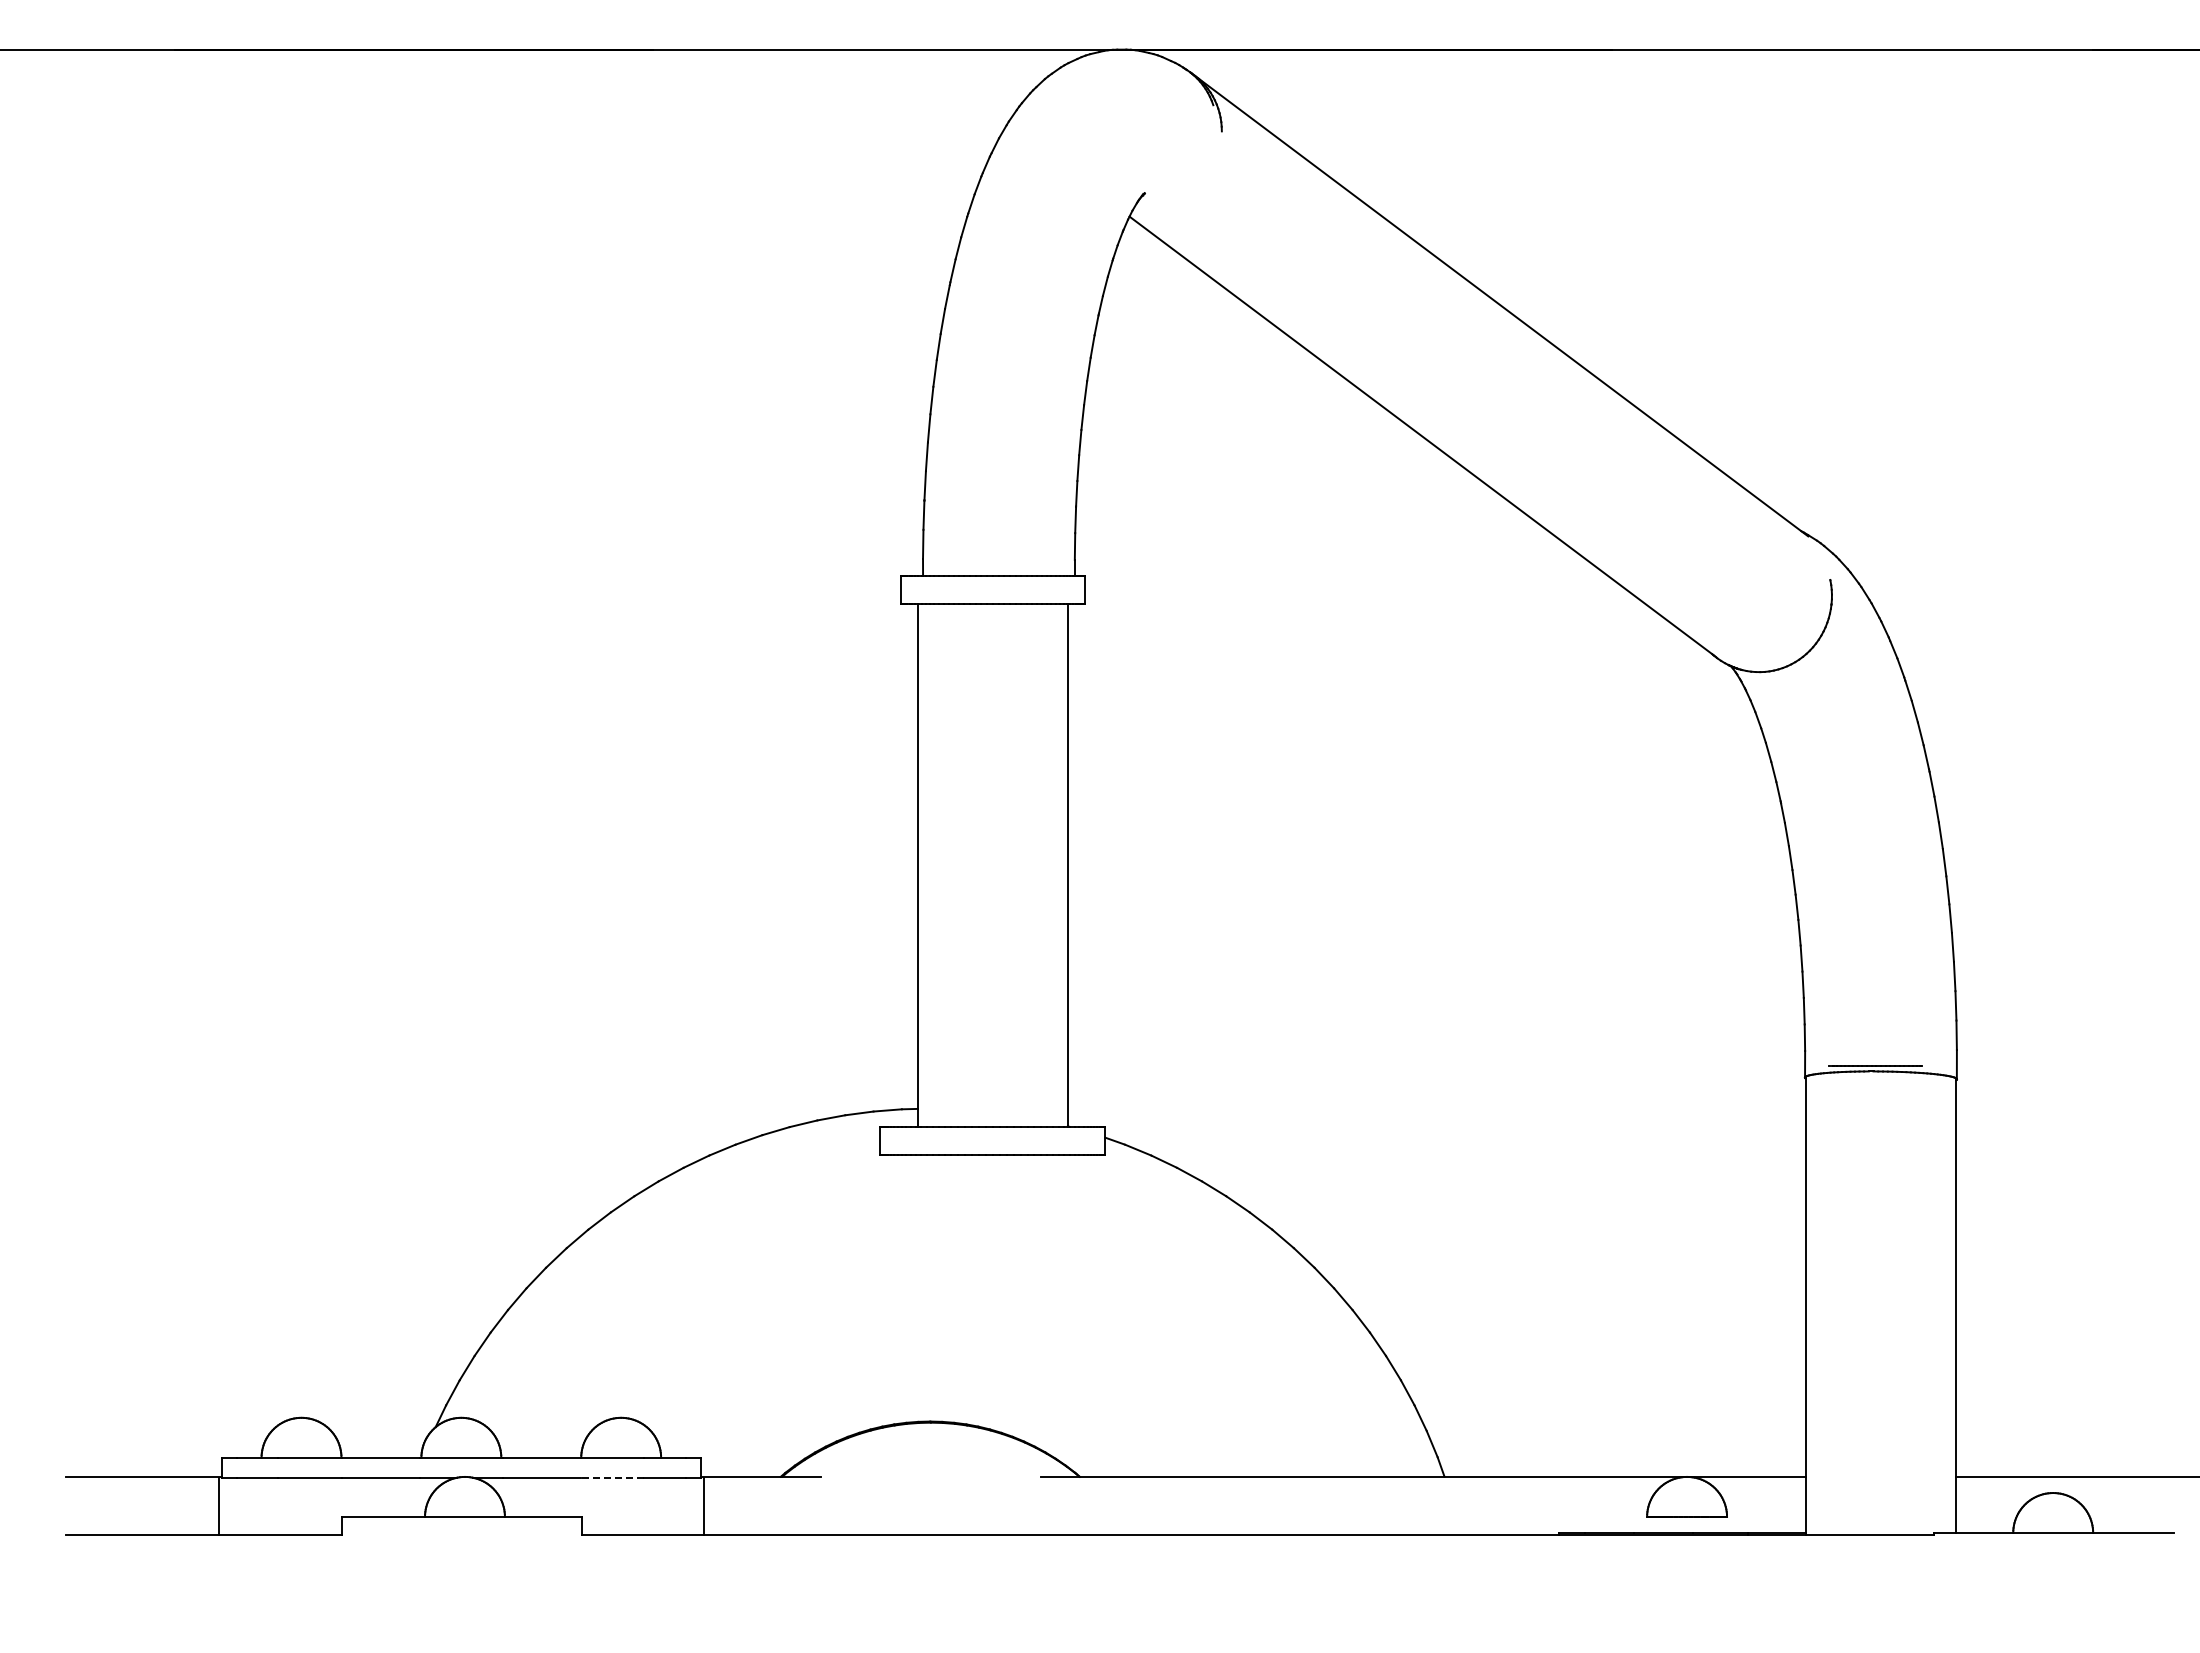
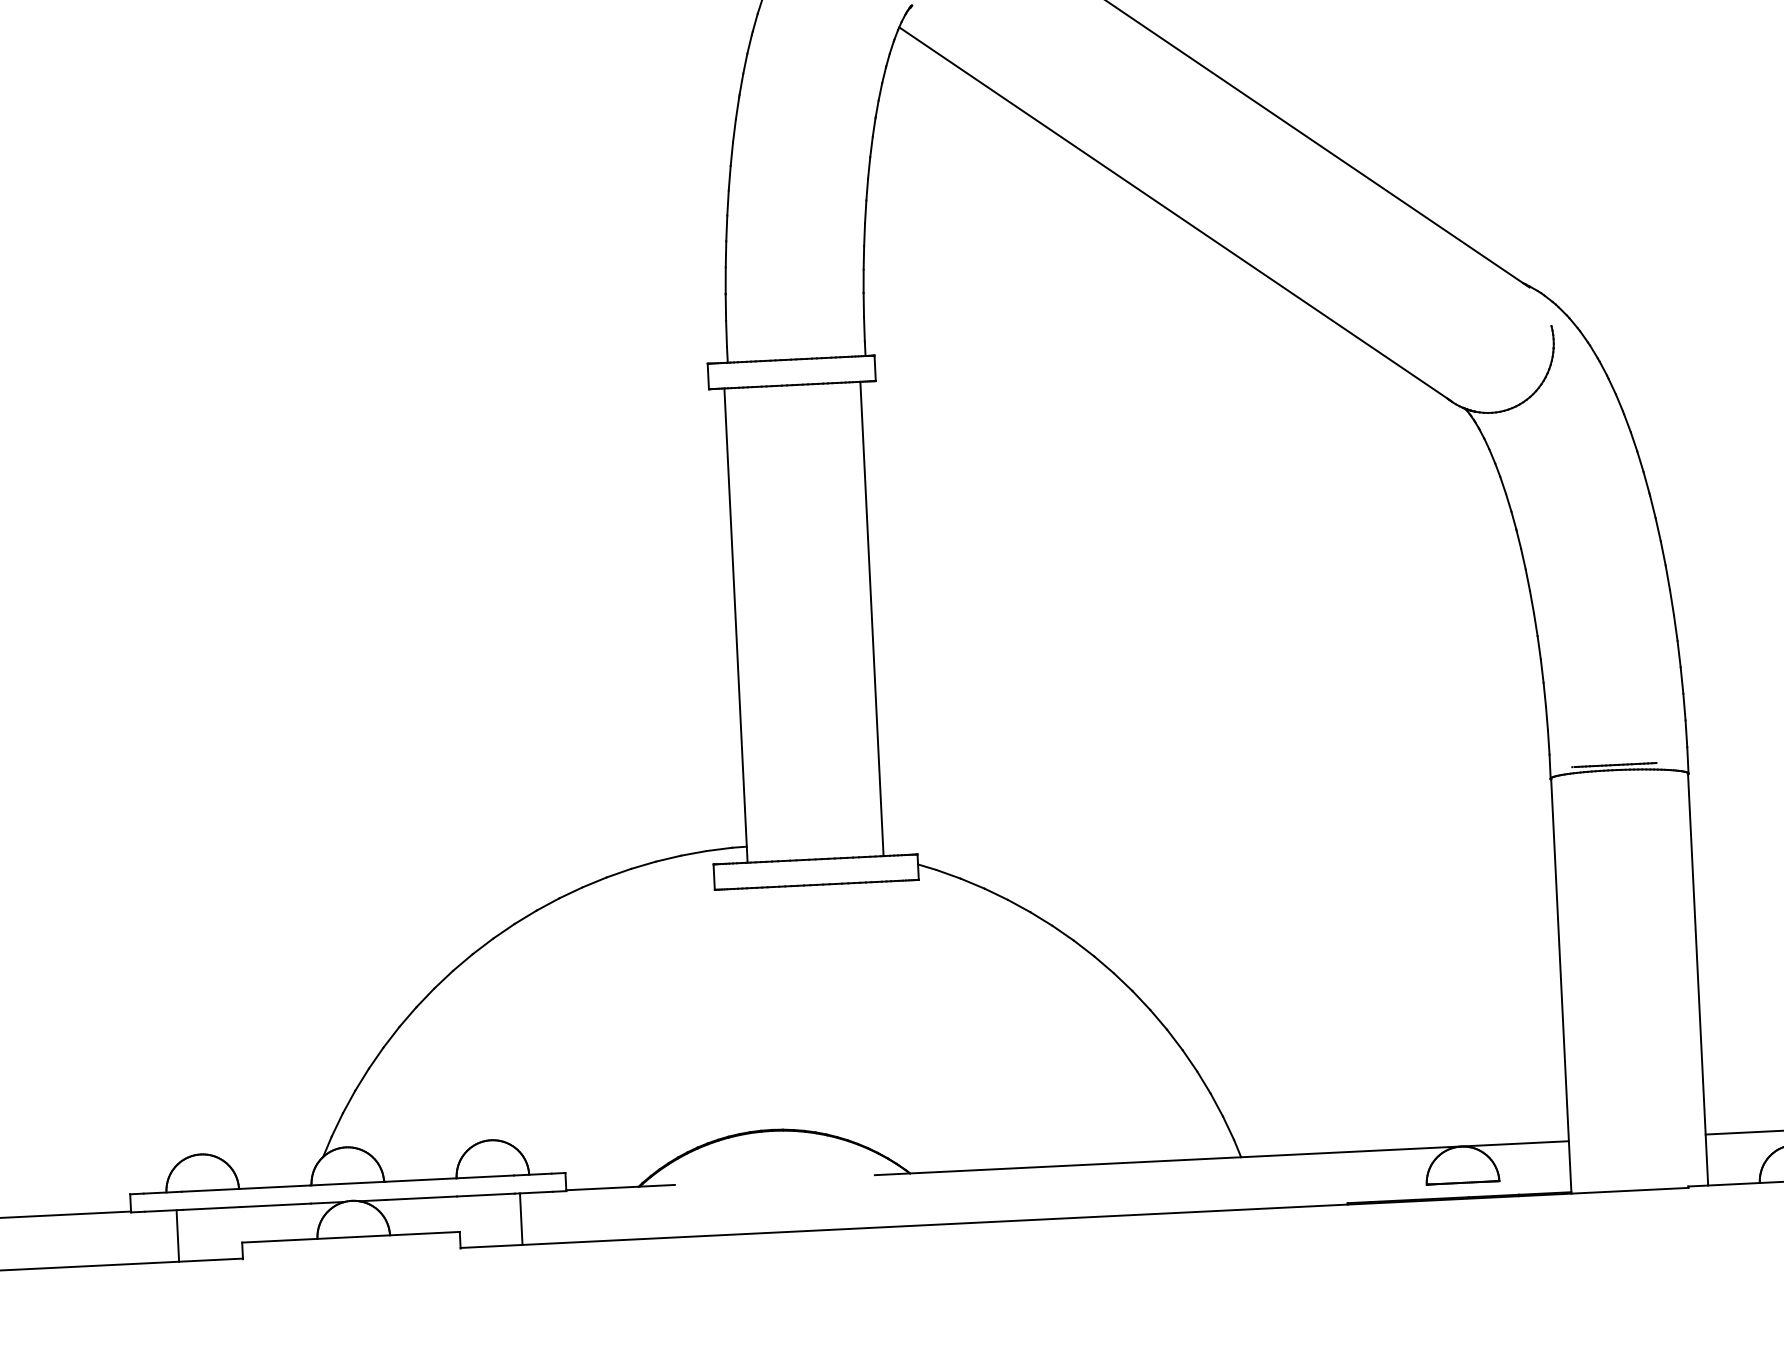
line: (612, 1477) -> (485, 1194), dashed -> solid
line: (218, 1505) -> (177, 1235), moved
line: (704, 1505) -> (521, 1218), moved

